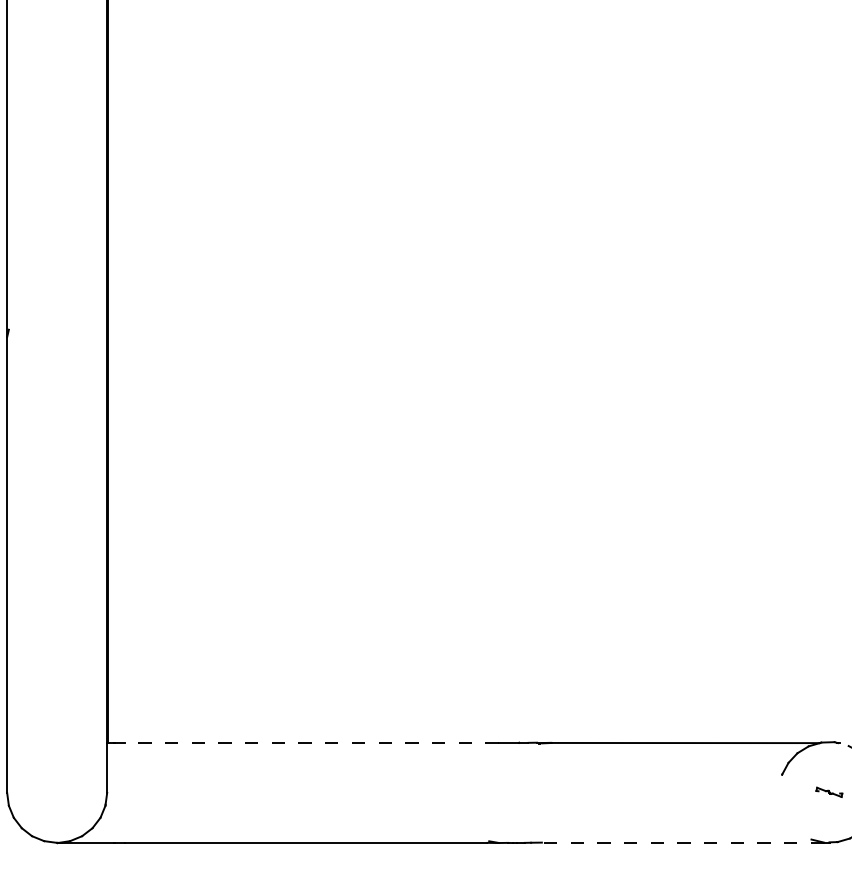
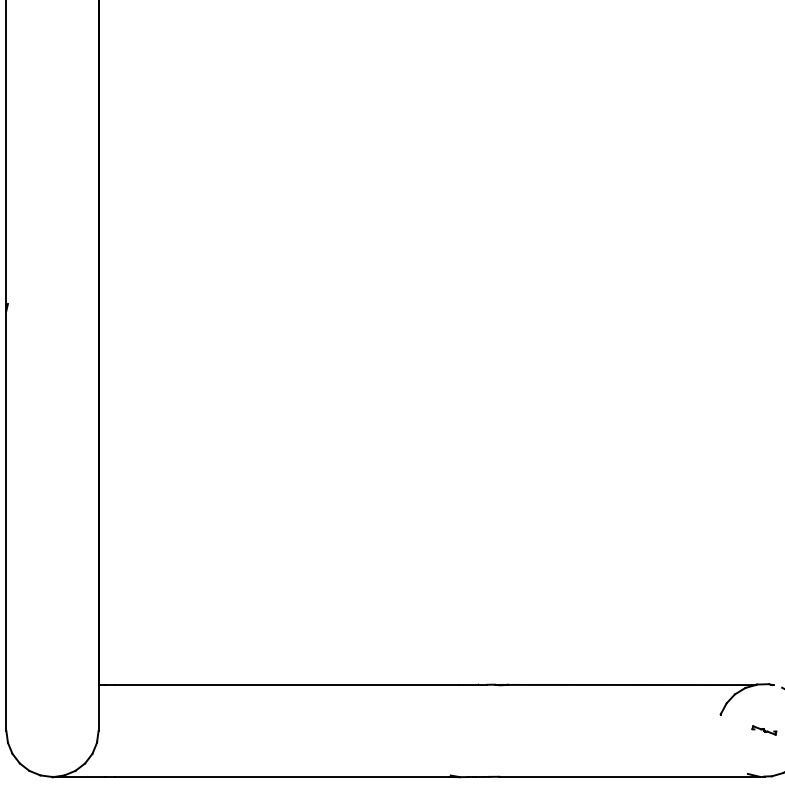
line: (311, 742) -> (286, 684), dashed -> solid
line: (682, 842) -> (628, 776), dashed -> solid

